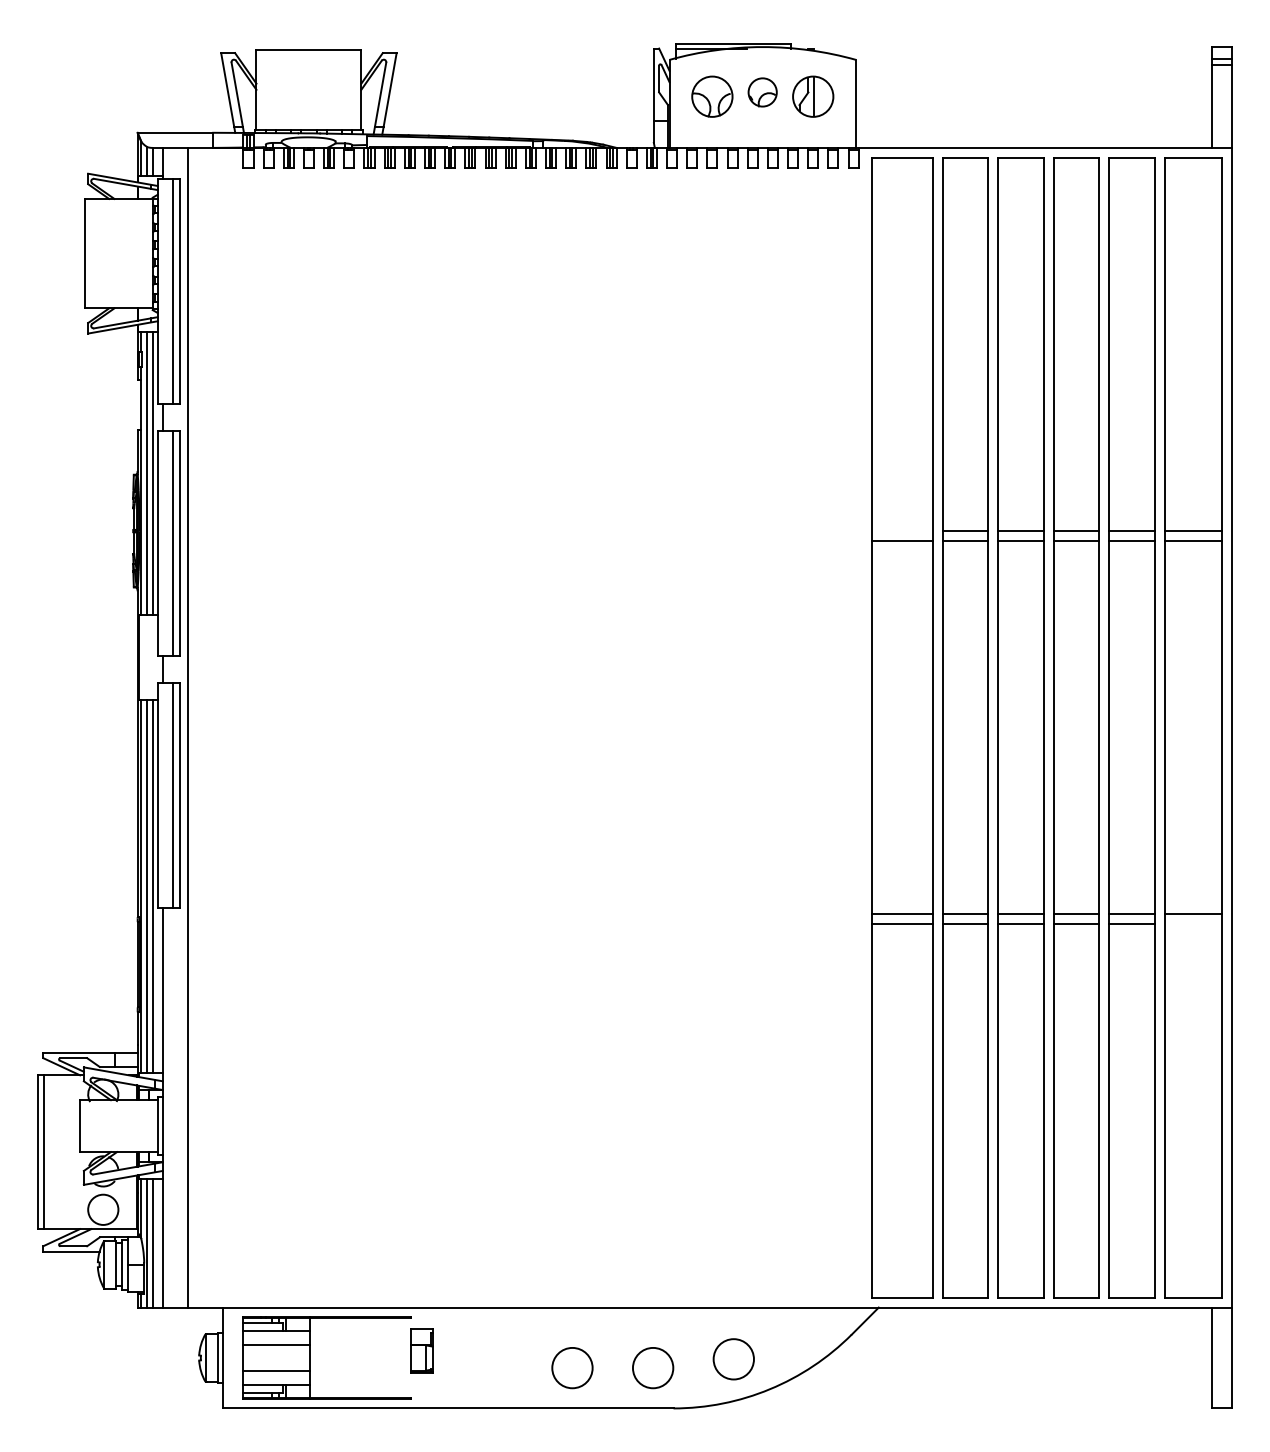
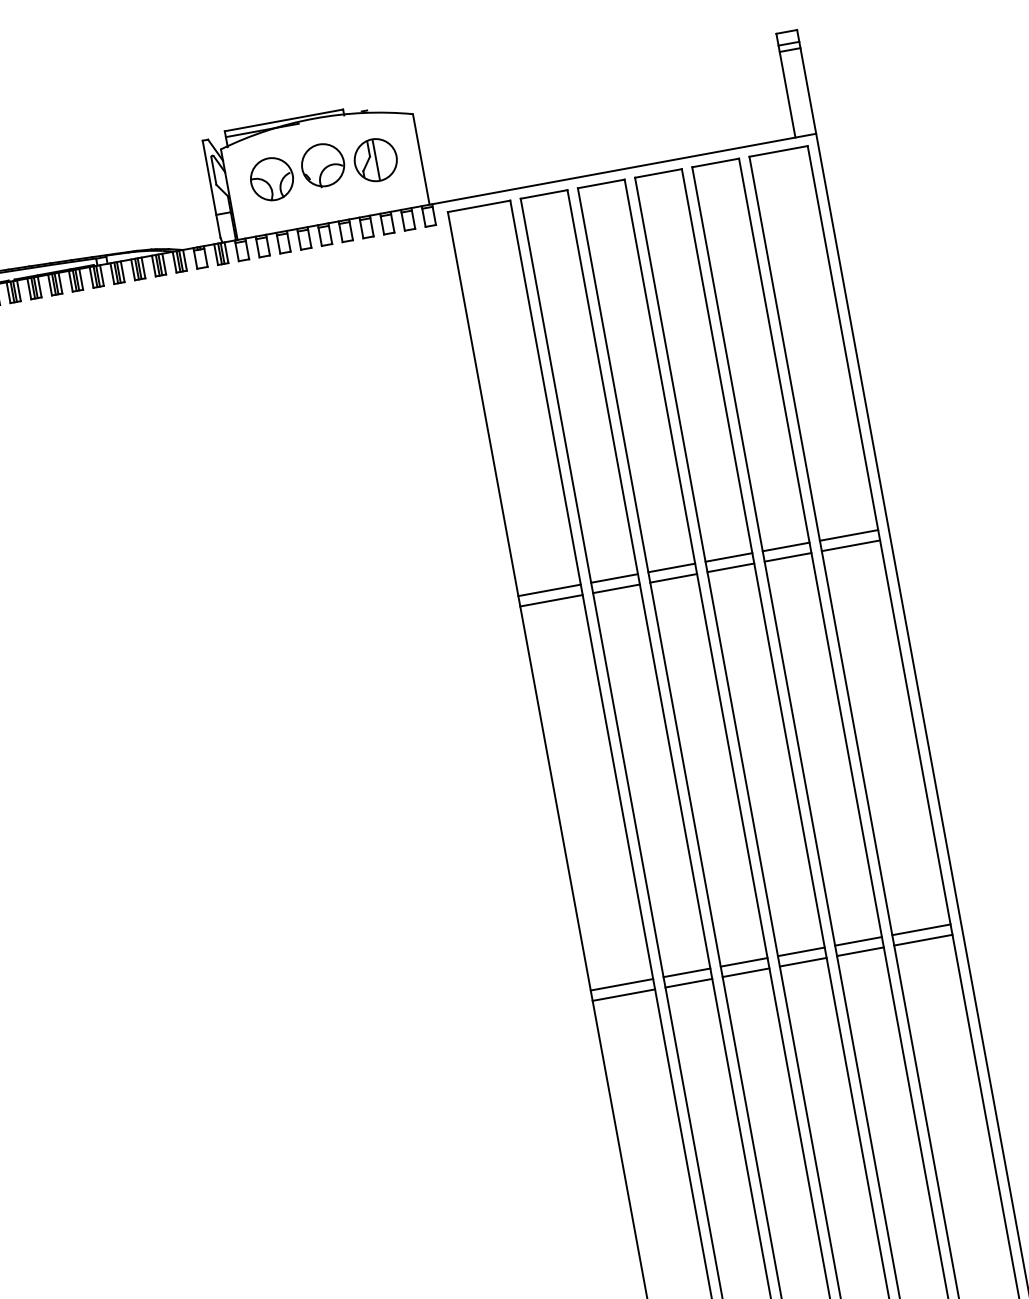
part: (762, 92) -> (322, 165), size x1.43
line: (902, 531) -> (549, 590), added
line: (1193, 924) -> (923, 940), added

